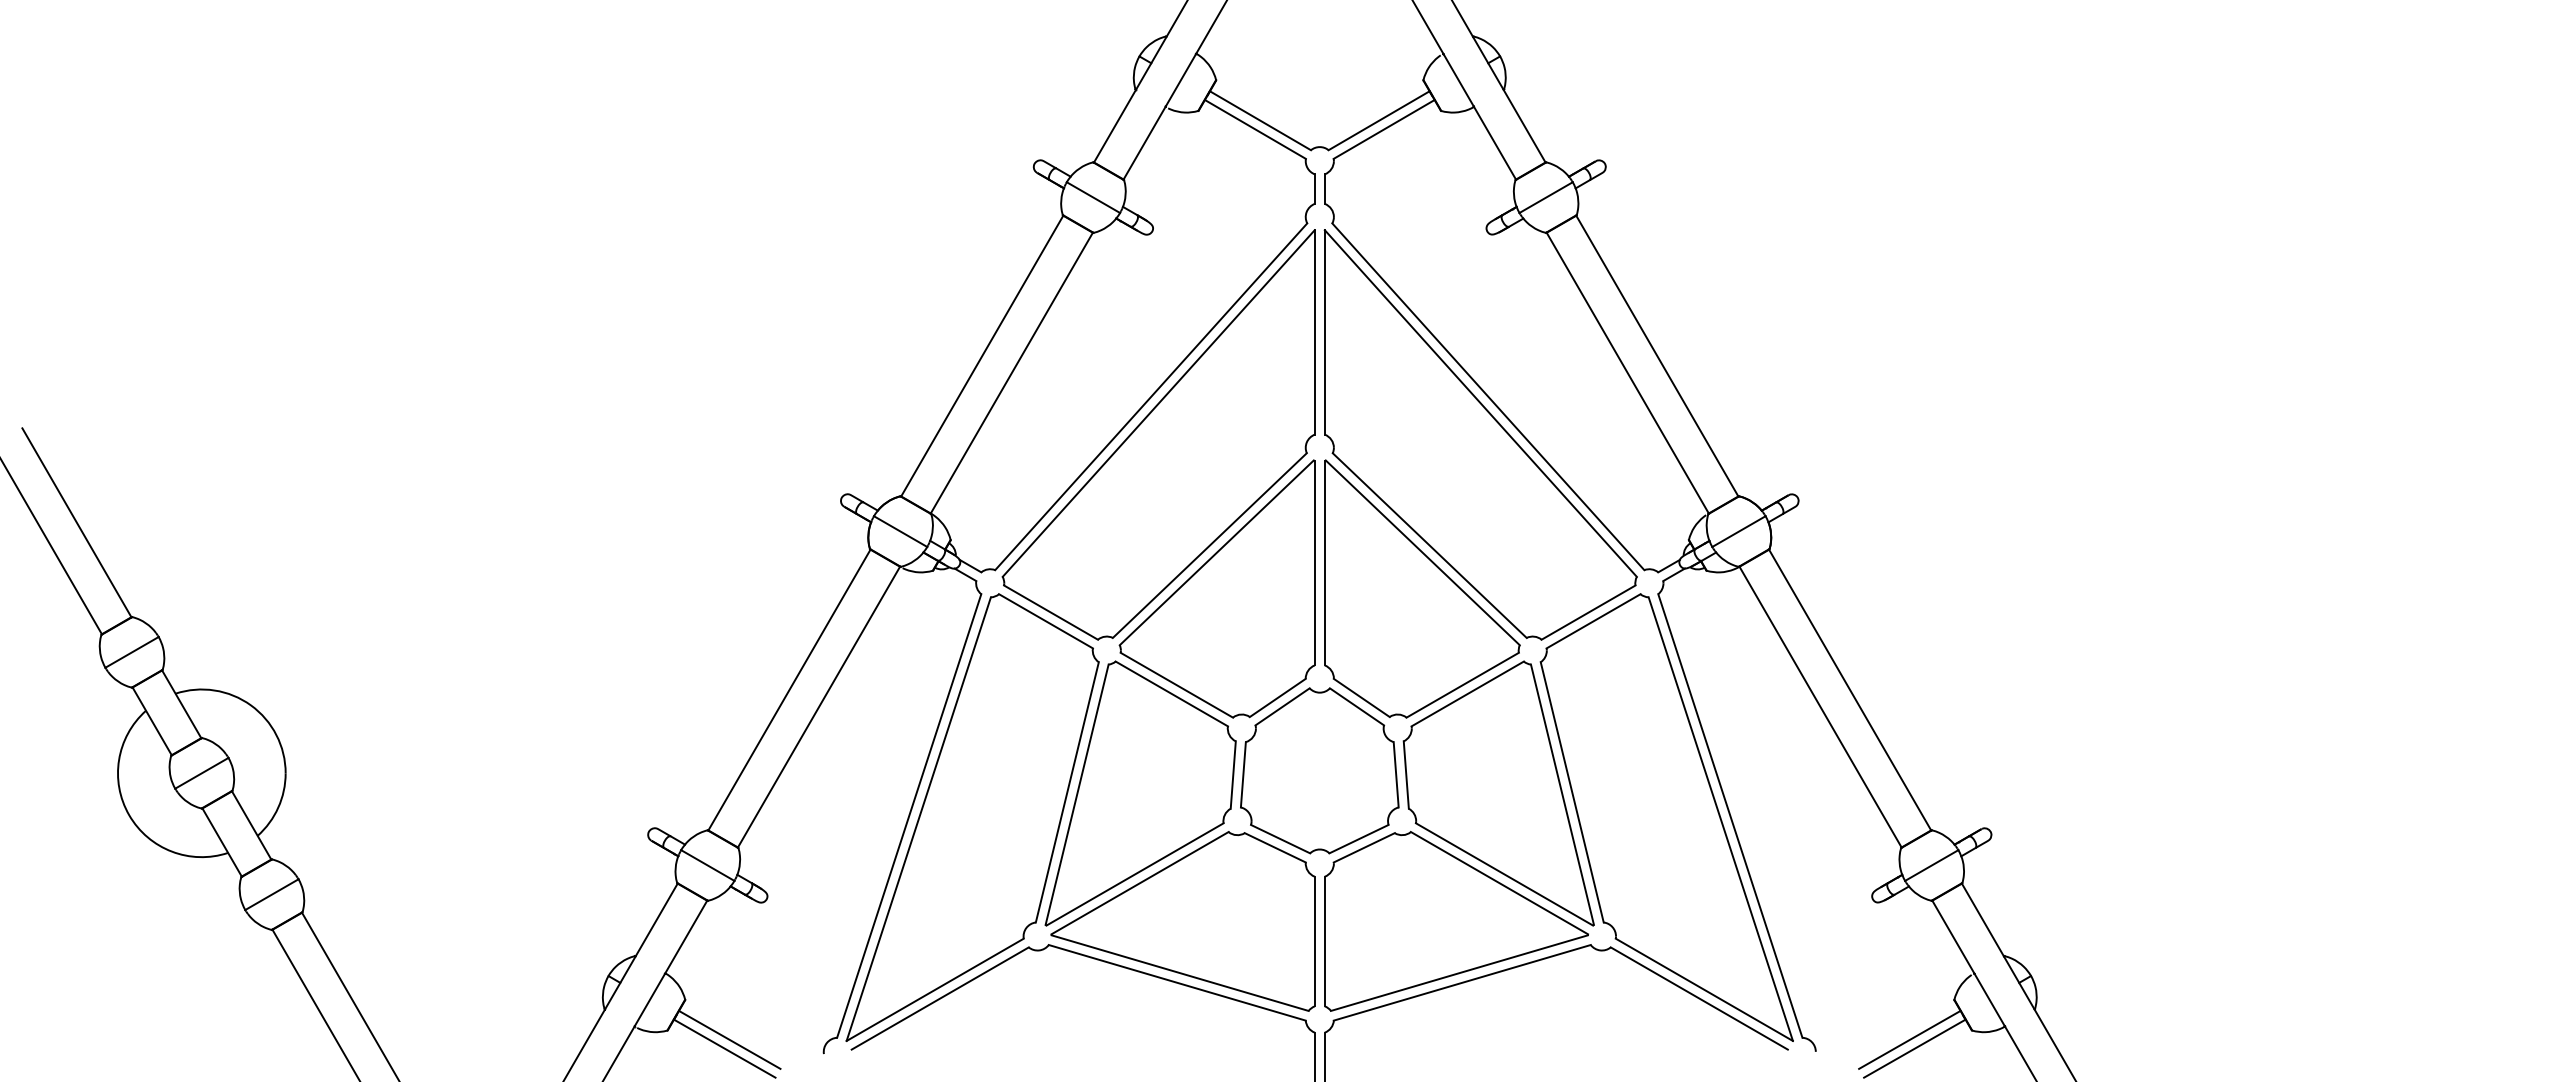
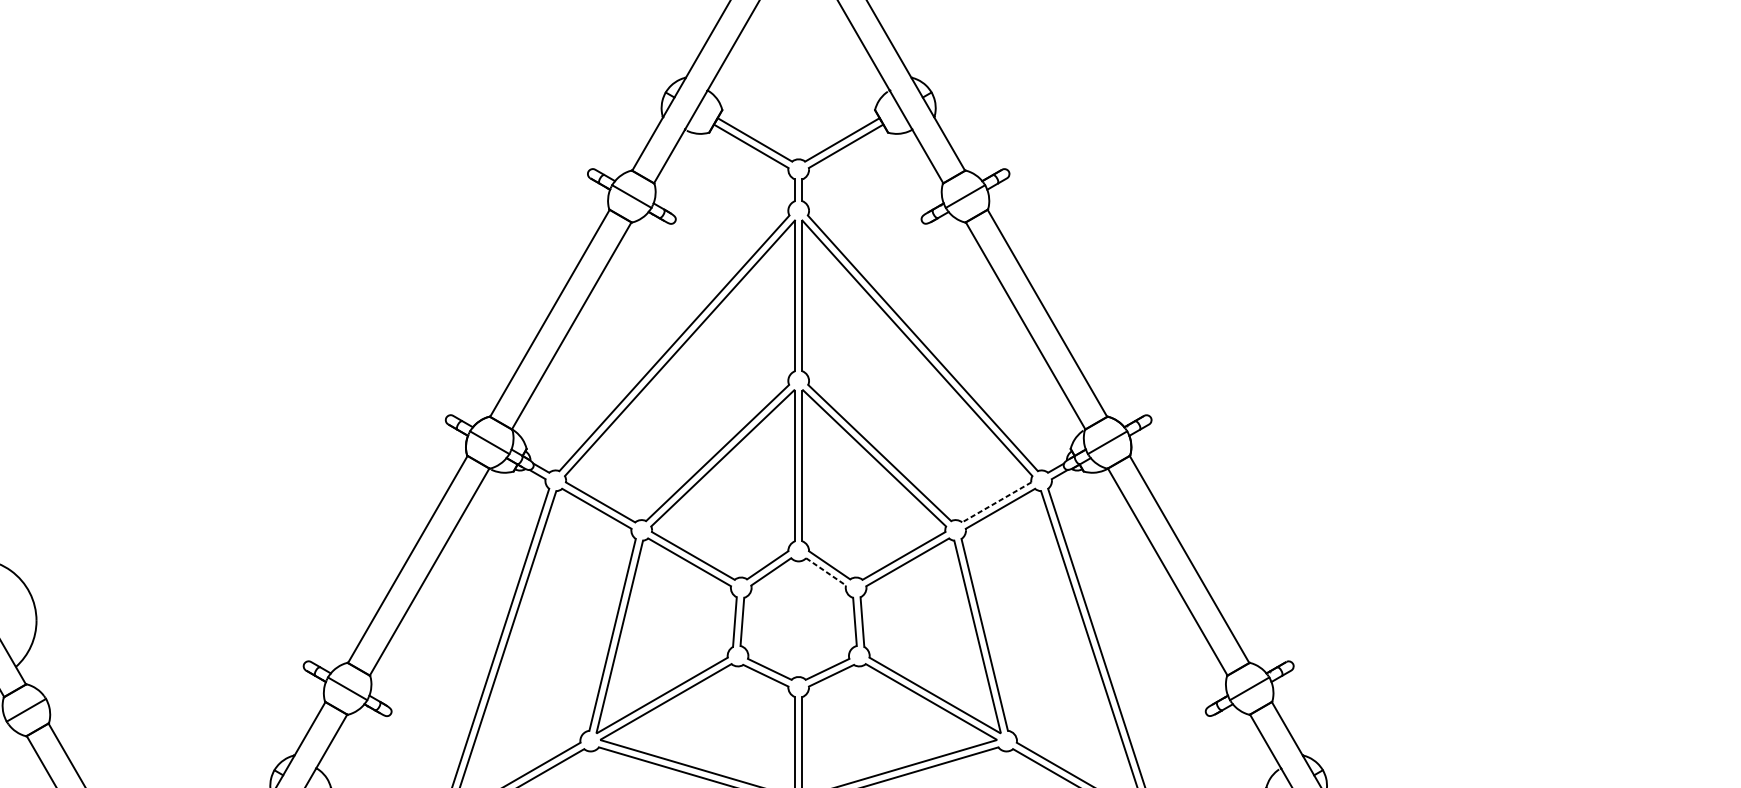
line: (1588, 612) -> (996, 502), solid -> dashed
line: (1356, 706) -> (825, 571), solid -> dashed

